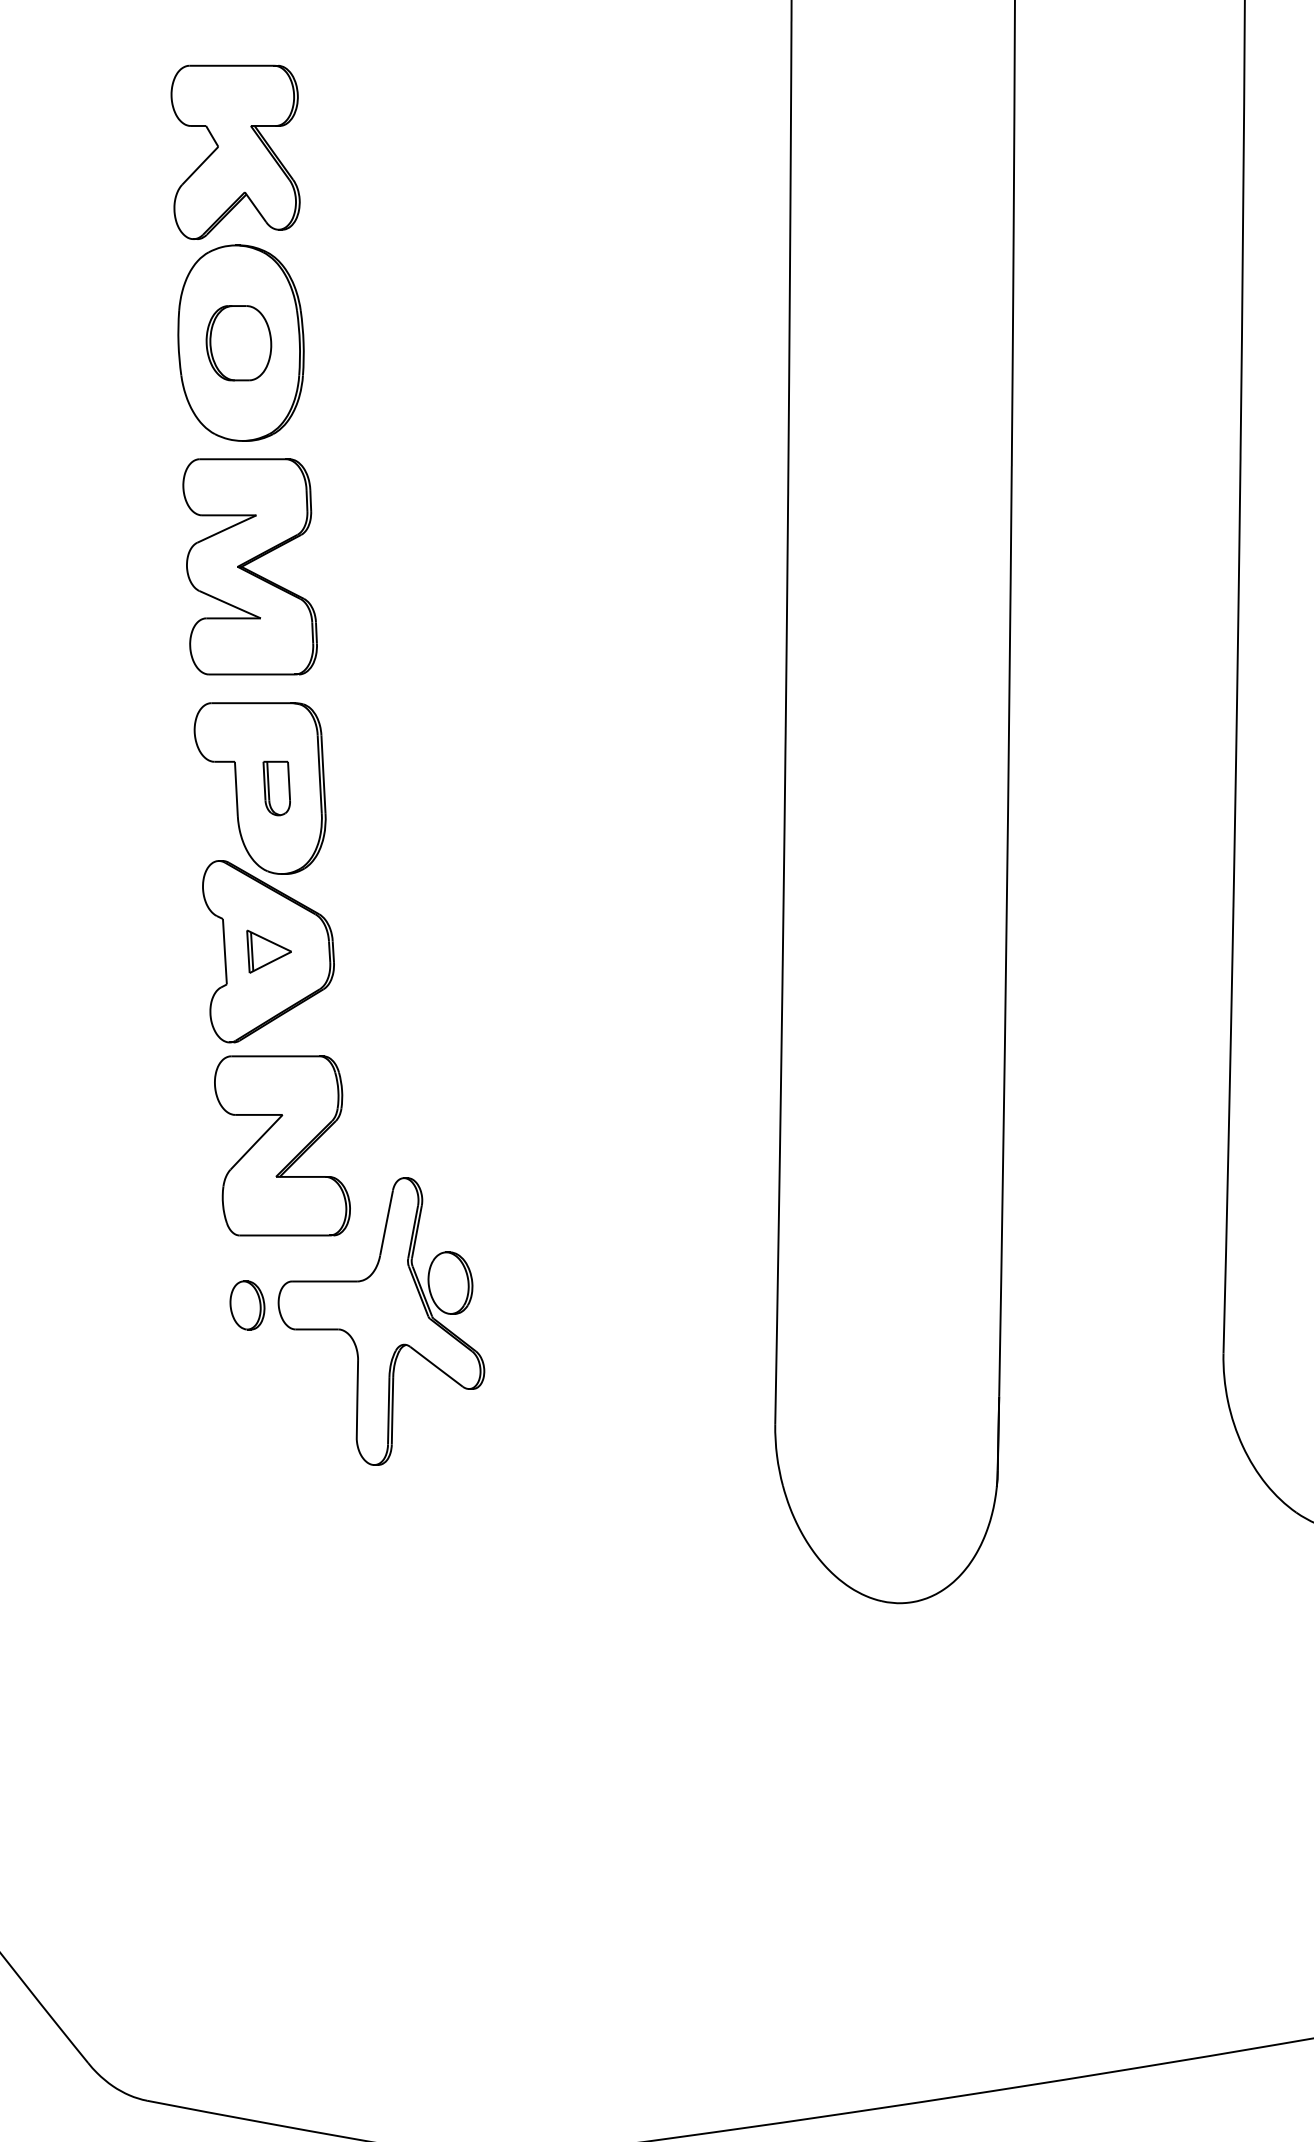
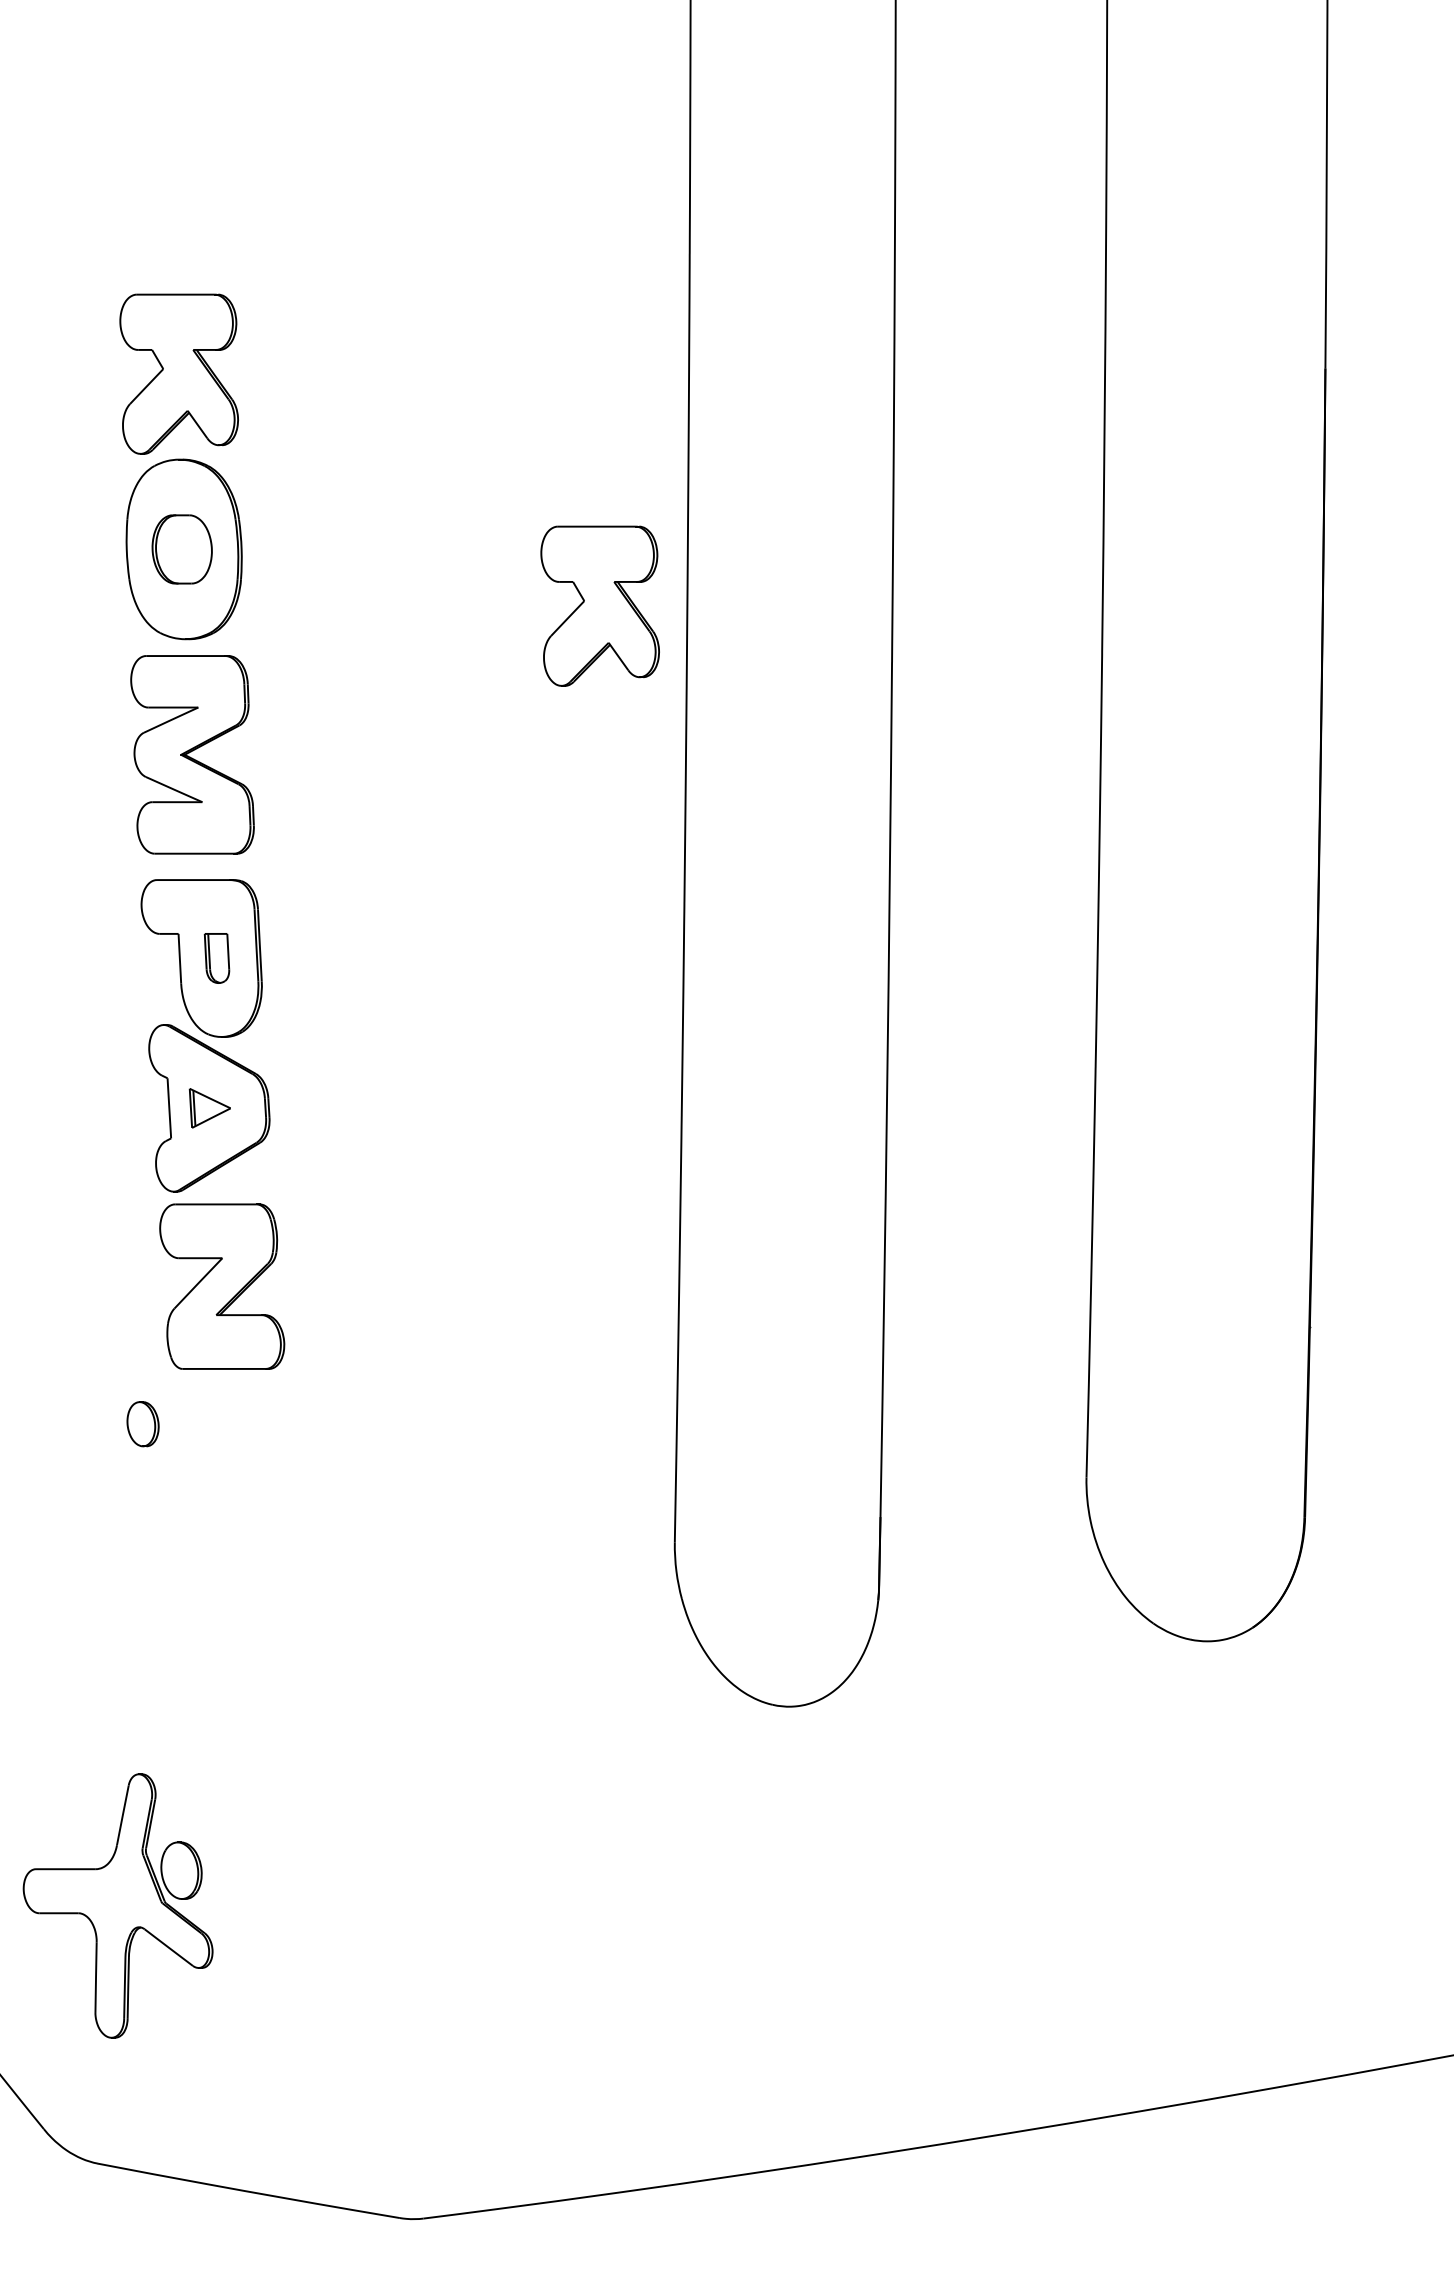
part: (693, 404) -> (599, 605), added
part: (246, 1305) -> (142, 1424), moved
part: (380, 1321) -> (117, 1905), moved

